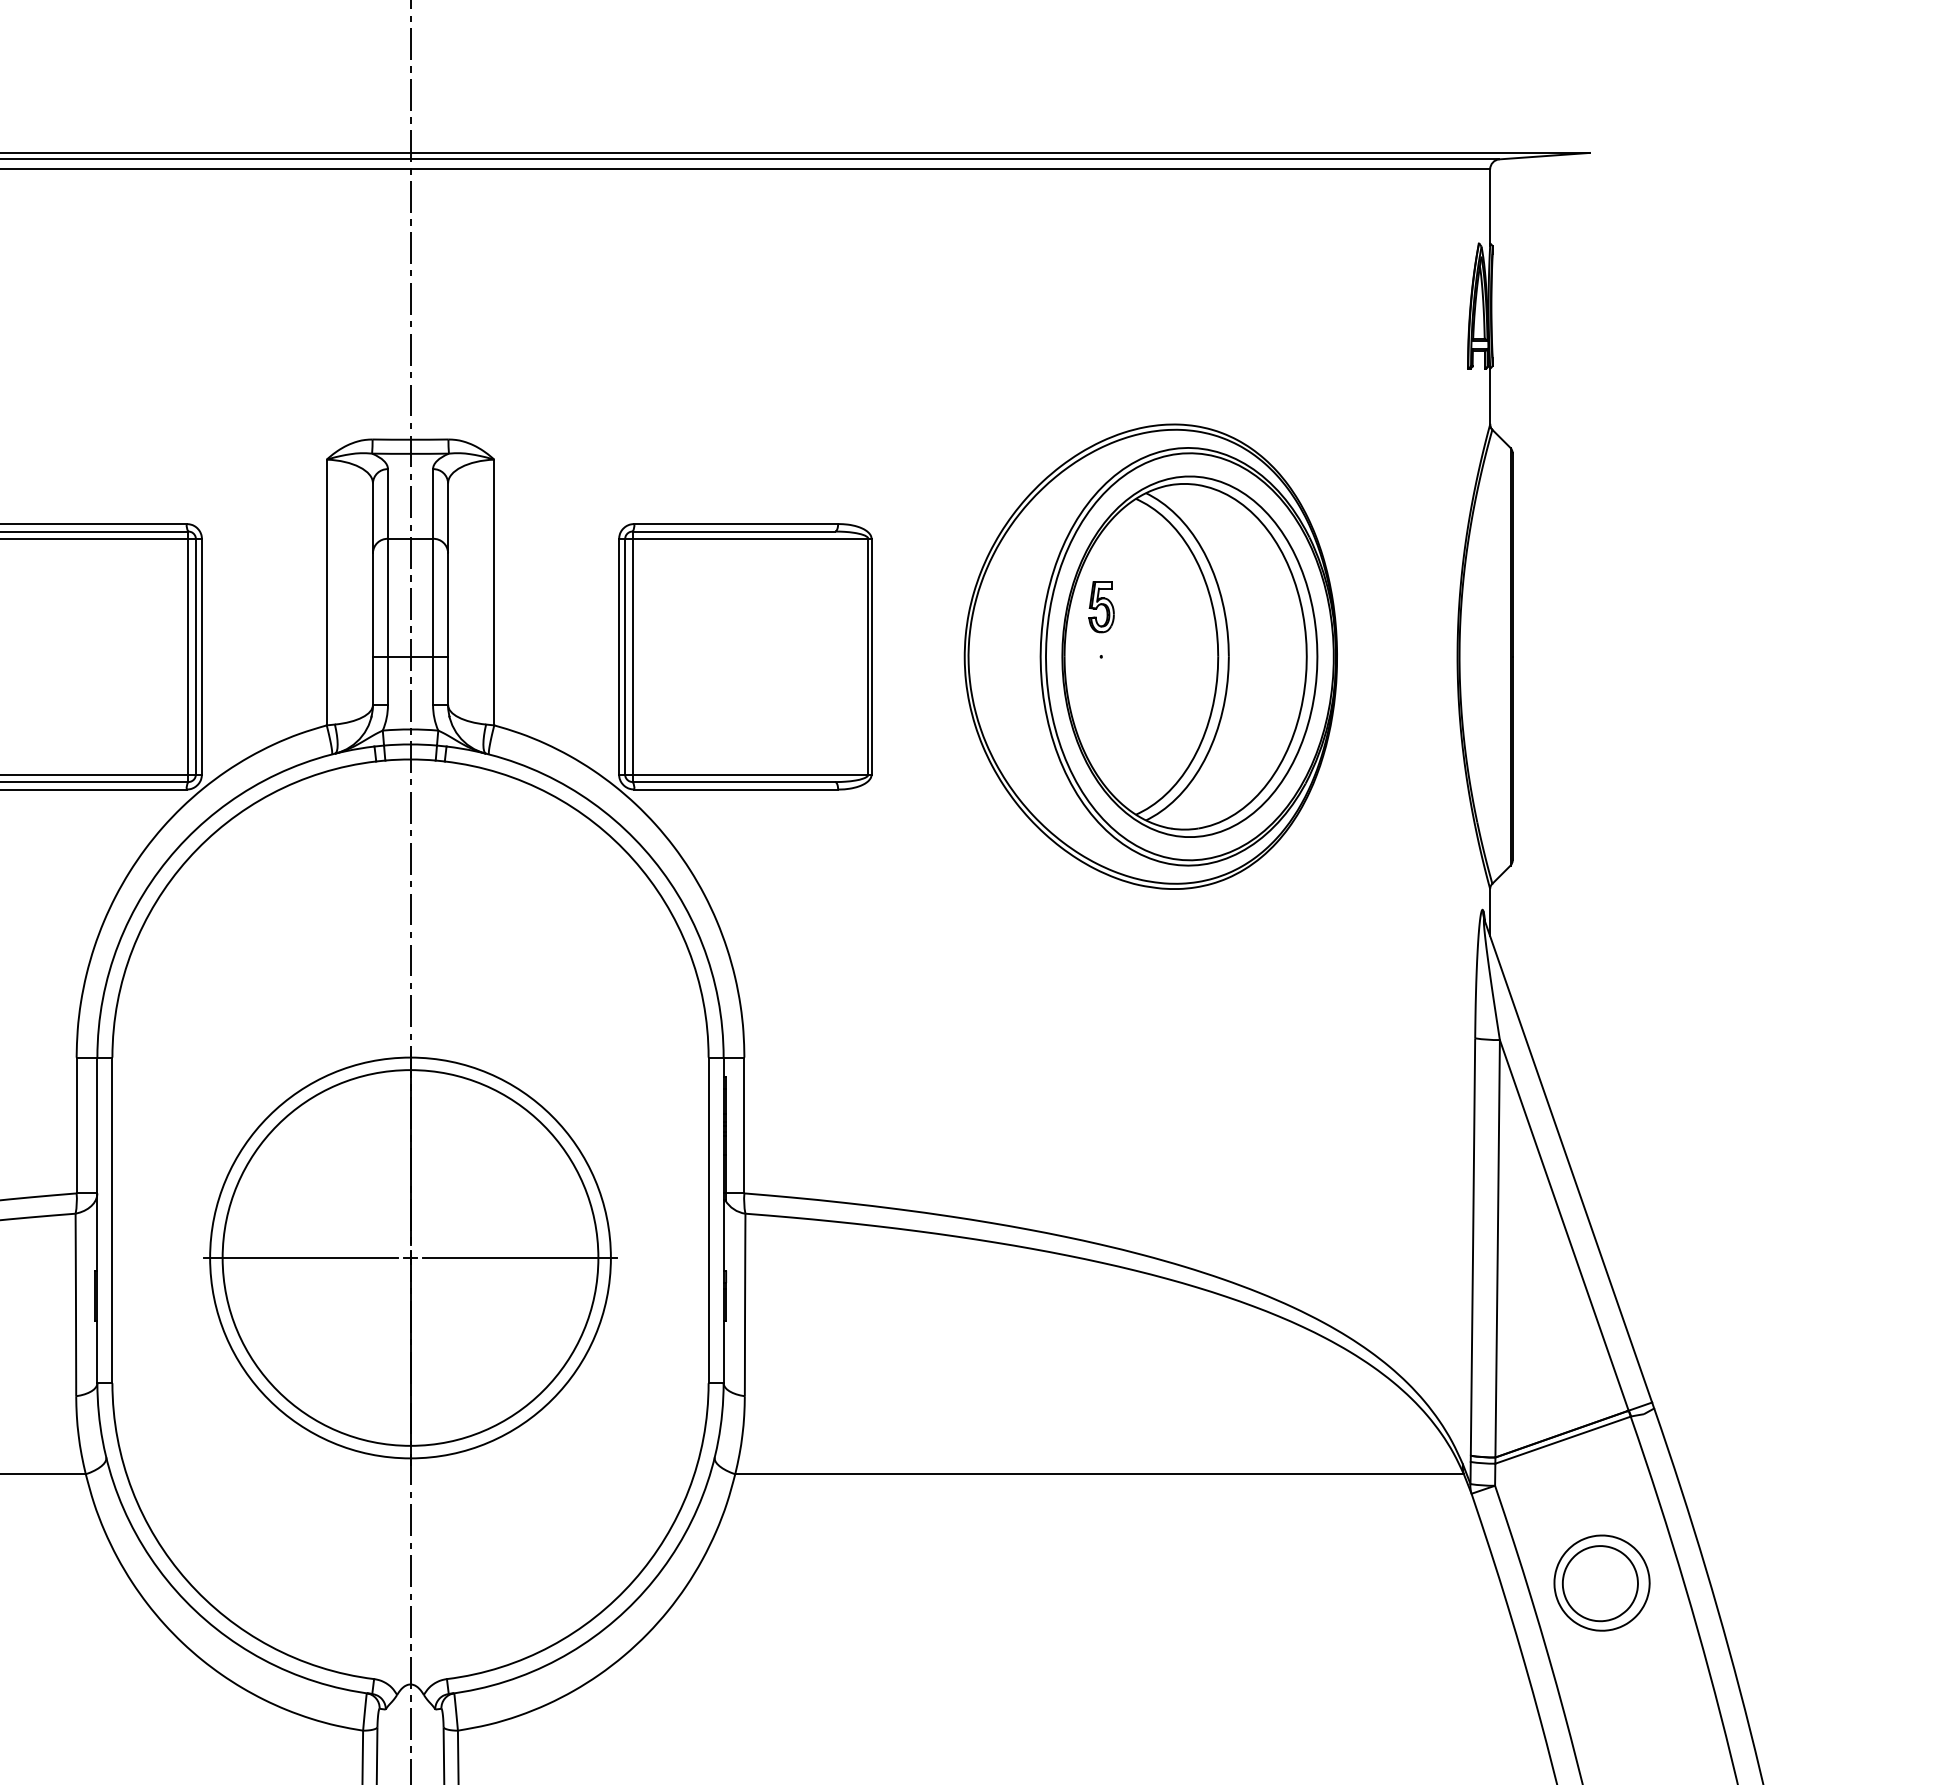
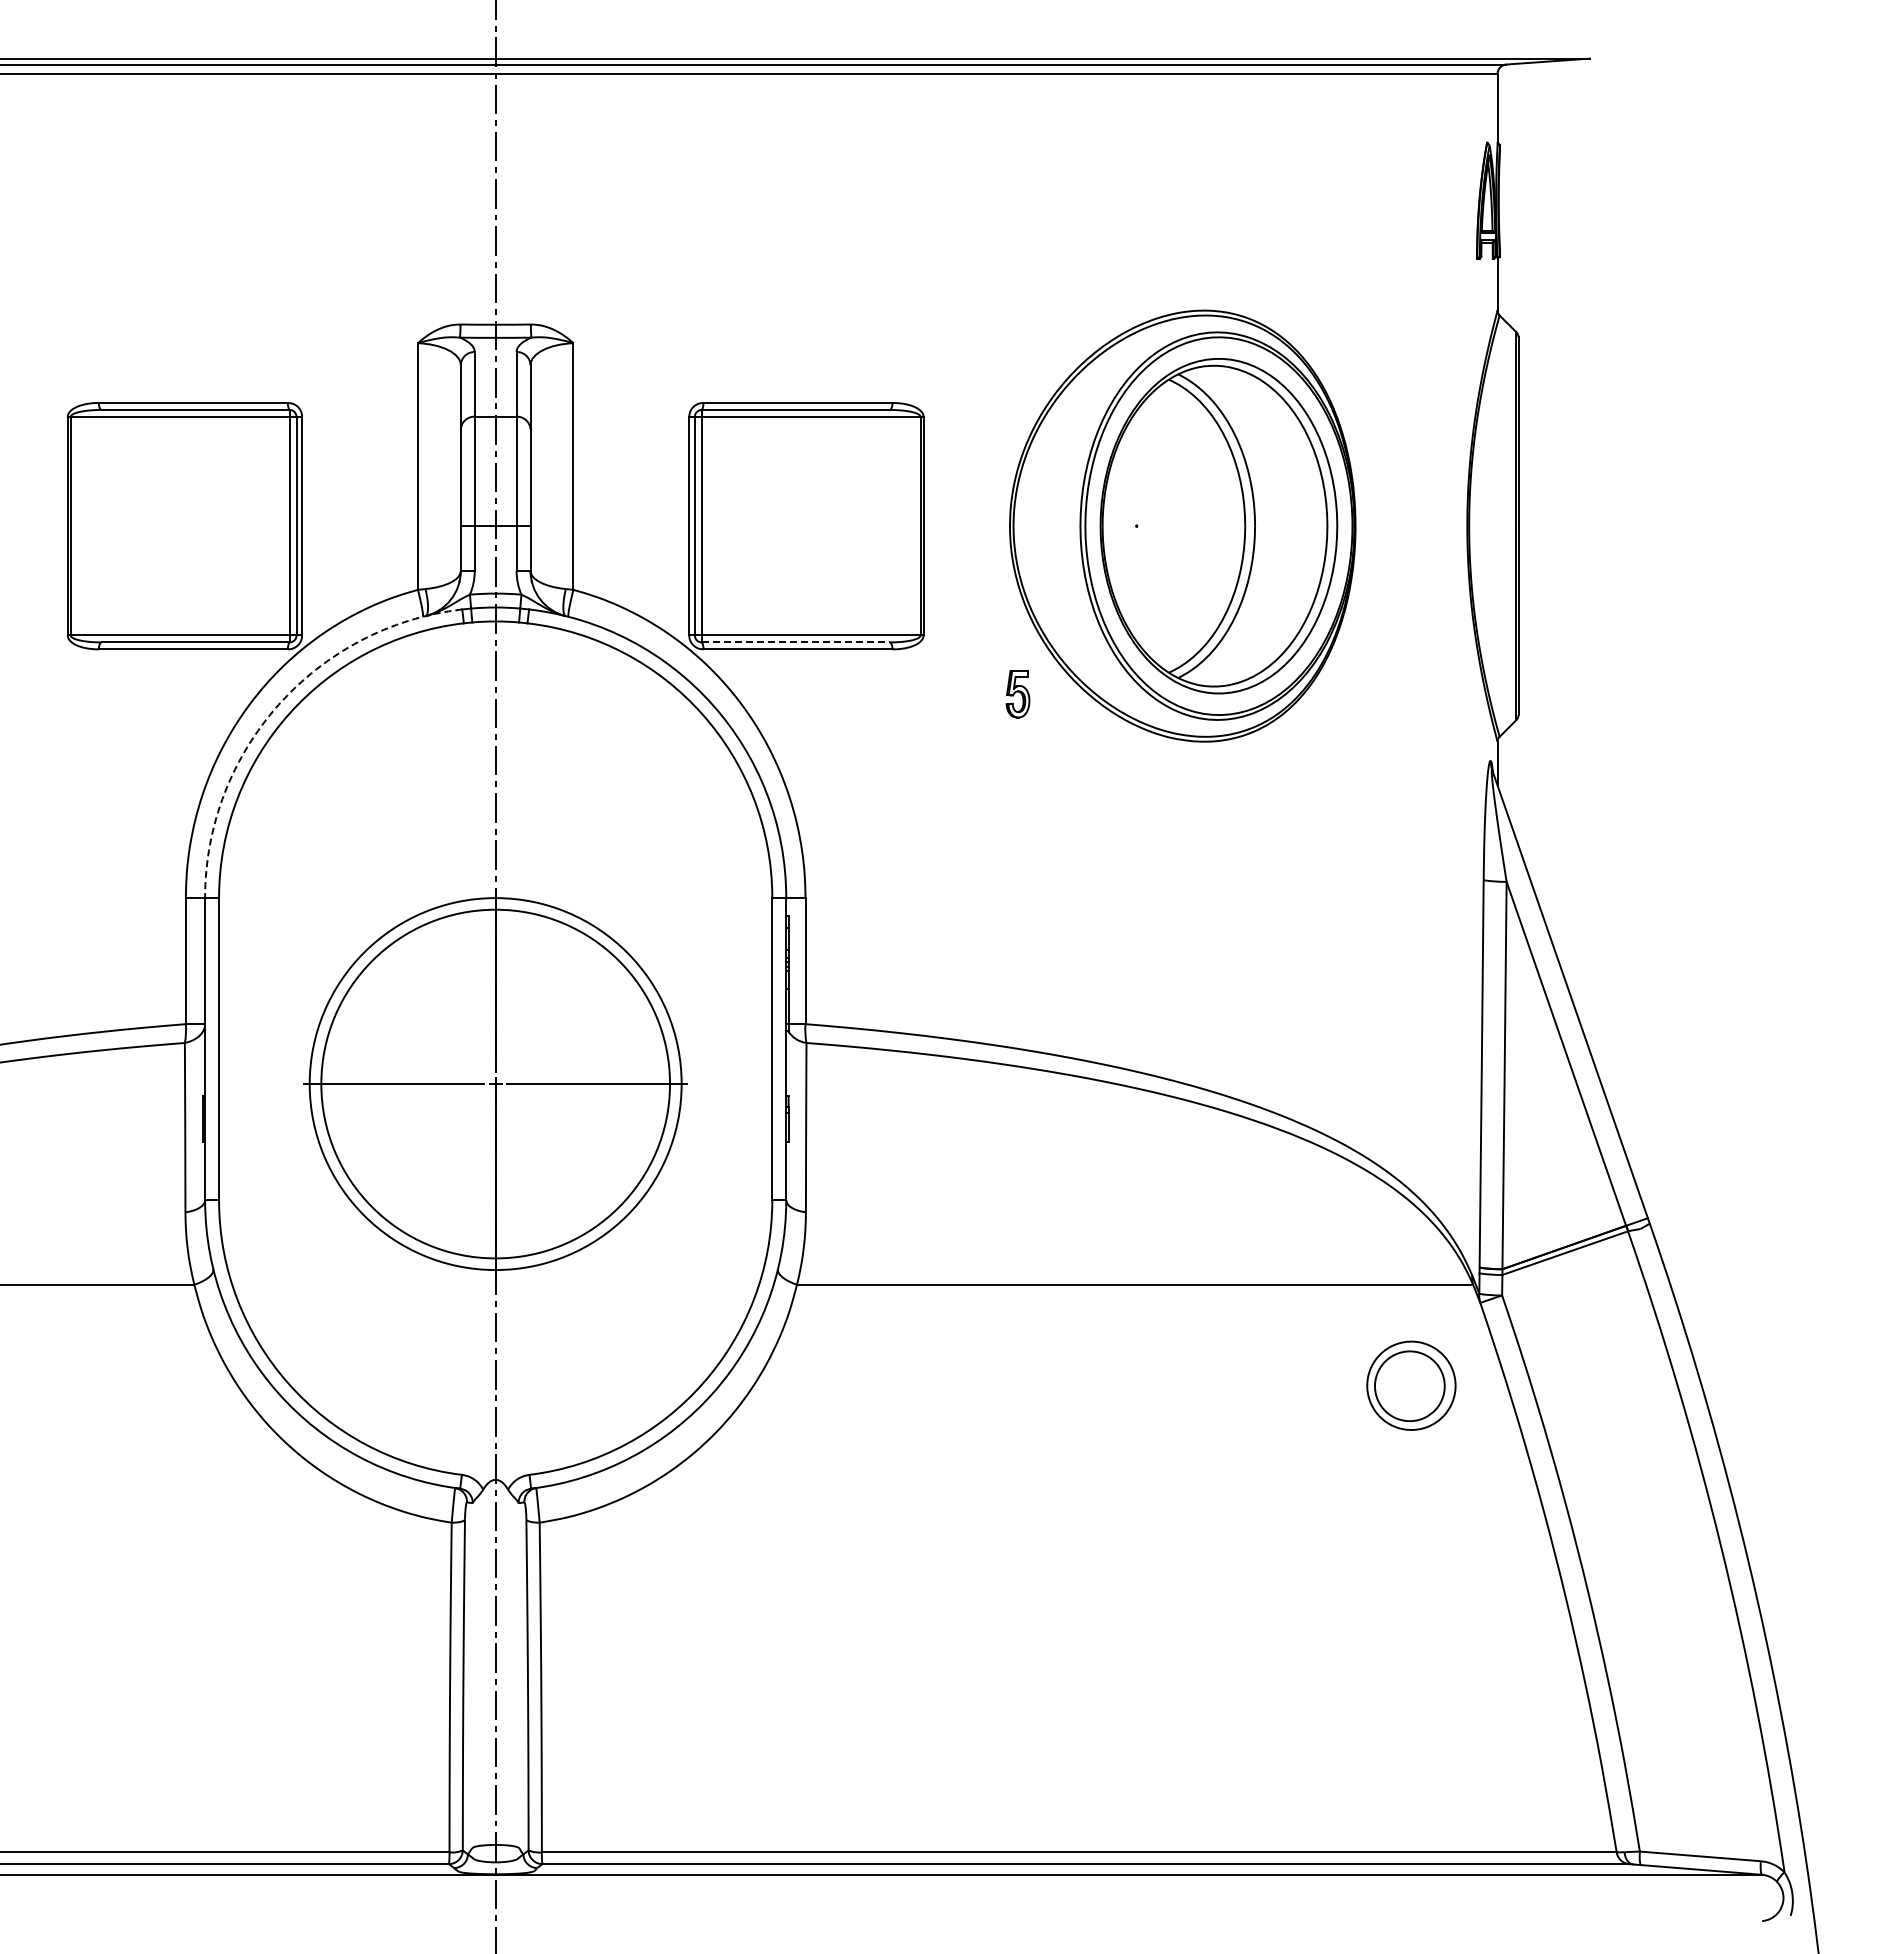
part: (1101, 607) -> (1017, 694), moved
line: (733, 782) -> (795, 642), solid -> dashed
arc: (176, 848) -> (278, 704), solid -> dashed
part: (1602, 1582) -> (1411, 1385), moved

